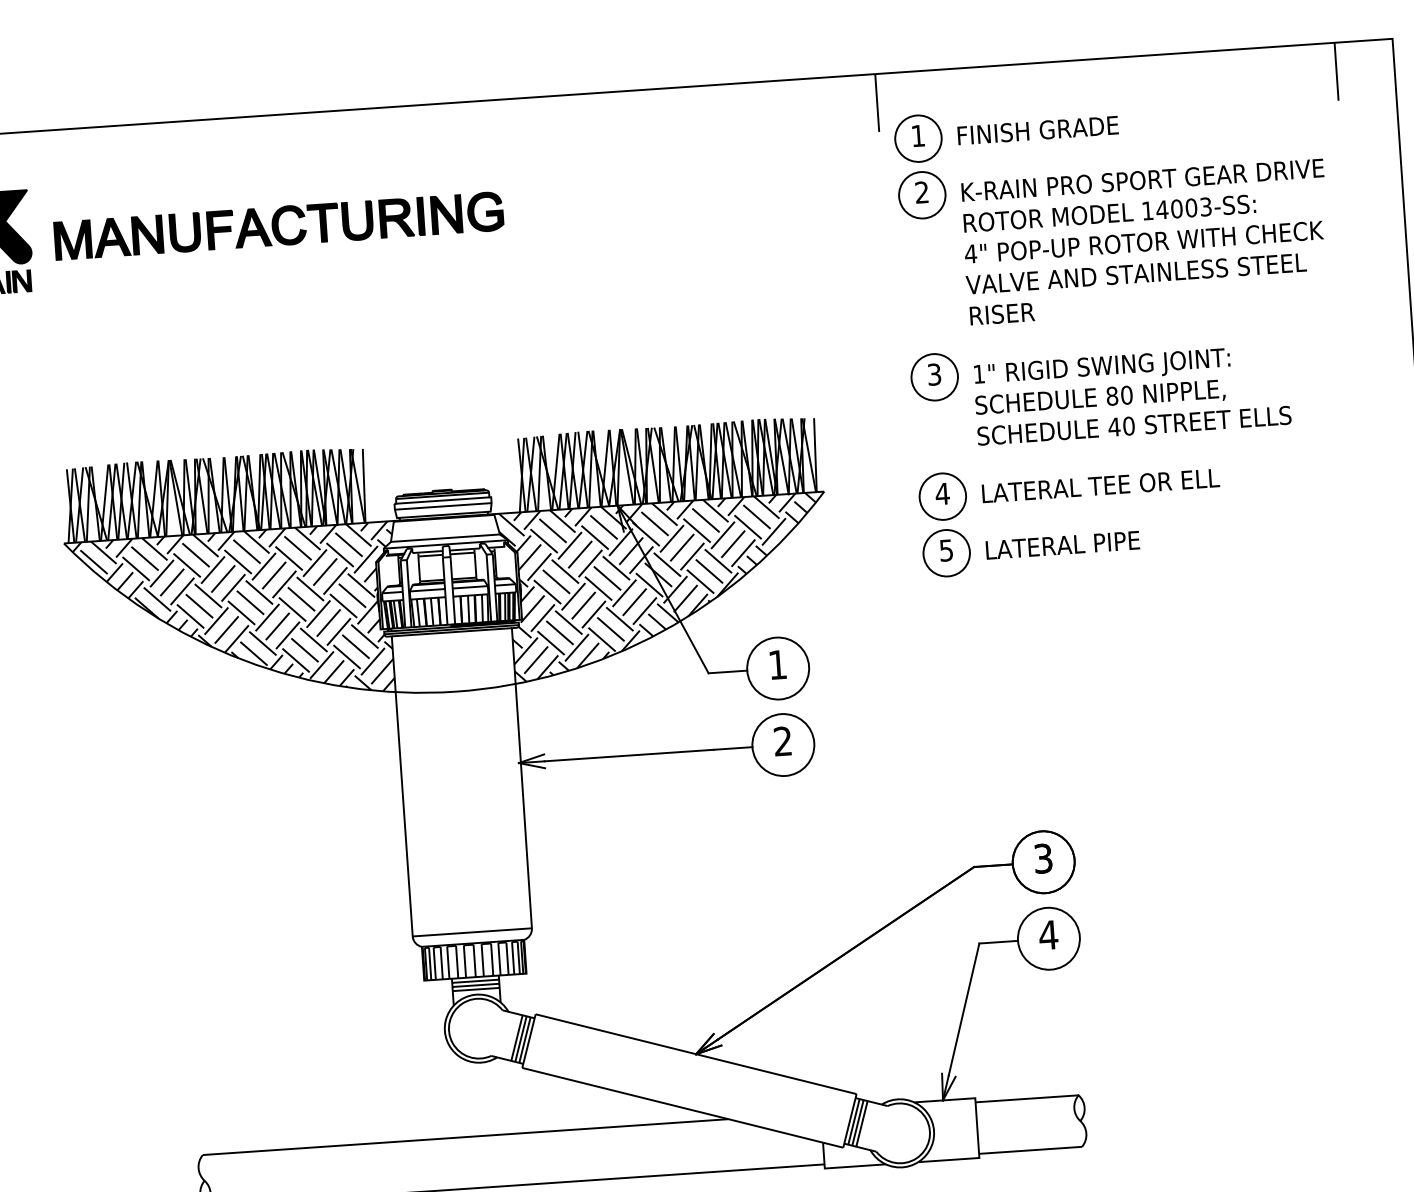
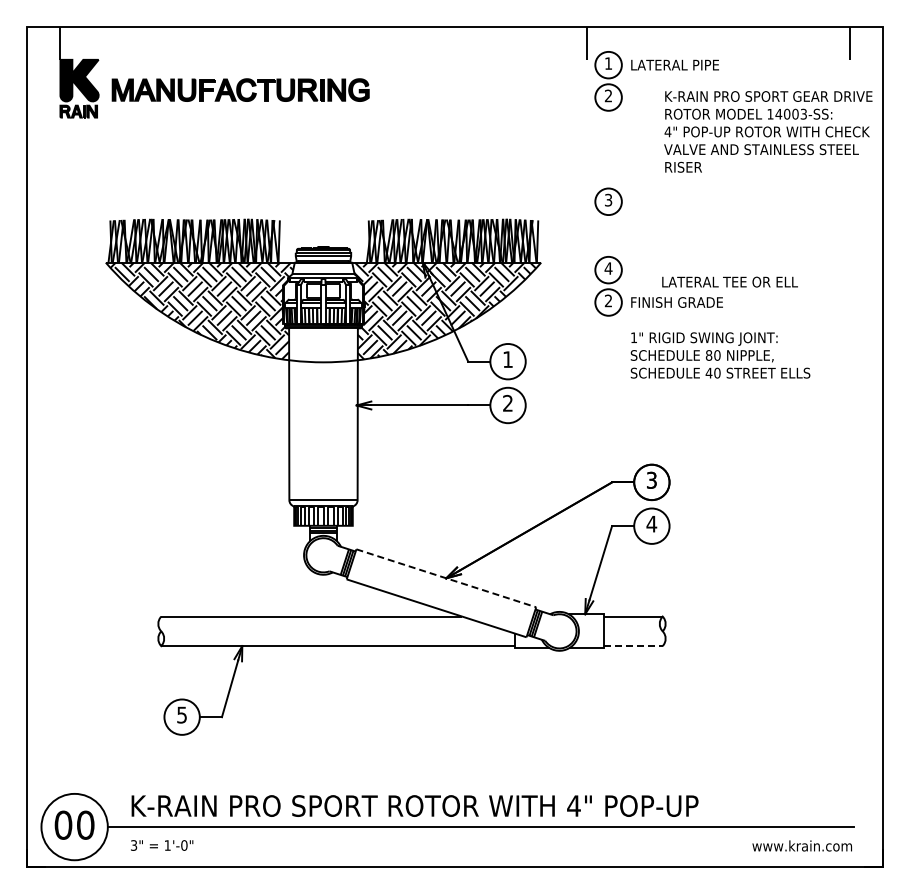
text: (1038, 129) -> (677, 64), FINISH GRADE -> LATERAL PIPE
text: (1146, 241) -> (768, 131), moved
text: (1132, 394) -> (720, 355), moved
text: (1099, 484) -> (729, 281), moved
text: (1067, 544) -> (677, 302), LATERAL PIPE -> FINISH GRADE
text: (946, 549) -> (608, 300), 5 -> 2
line: (696, 1054) -> (446, 578), solid -> dashed
line: (1031, 1151) -> (633, 646), solid -> dashed

